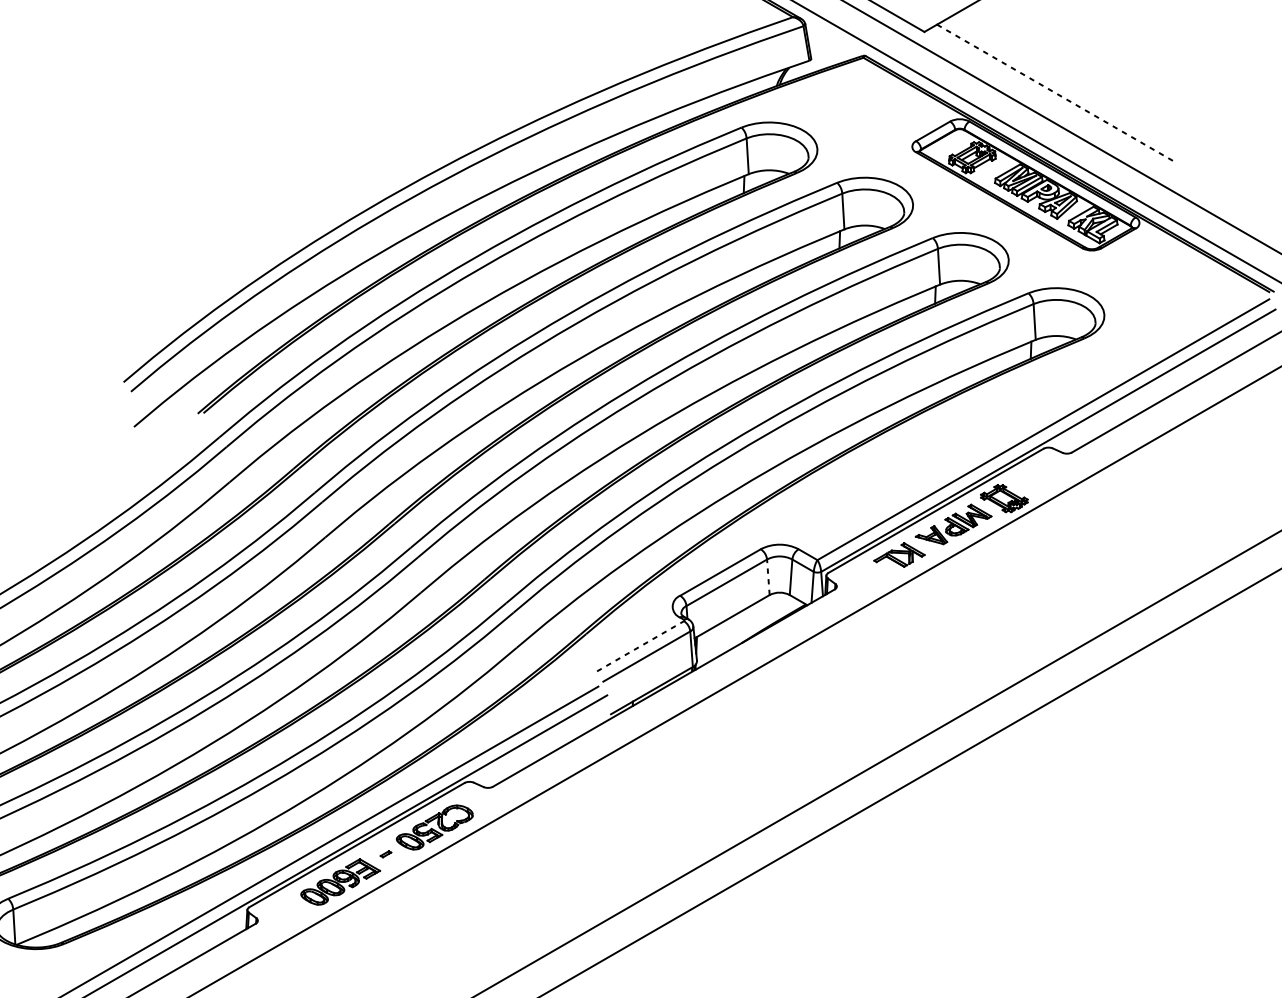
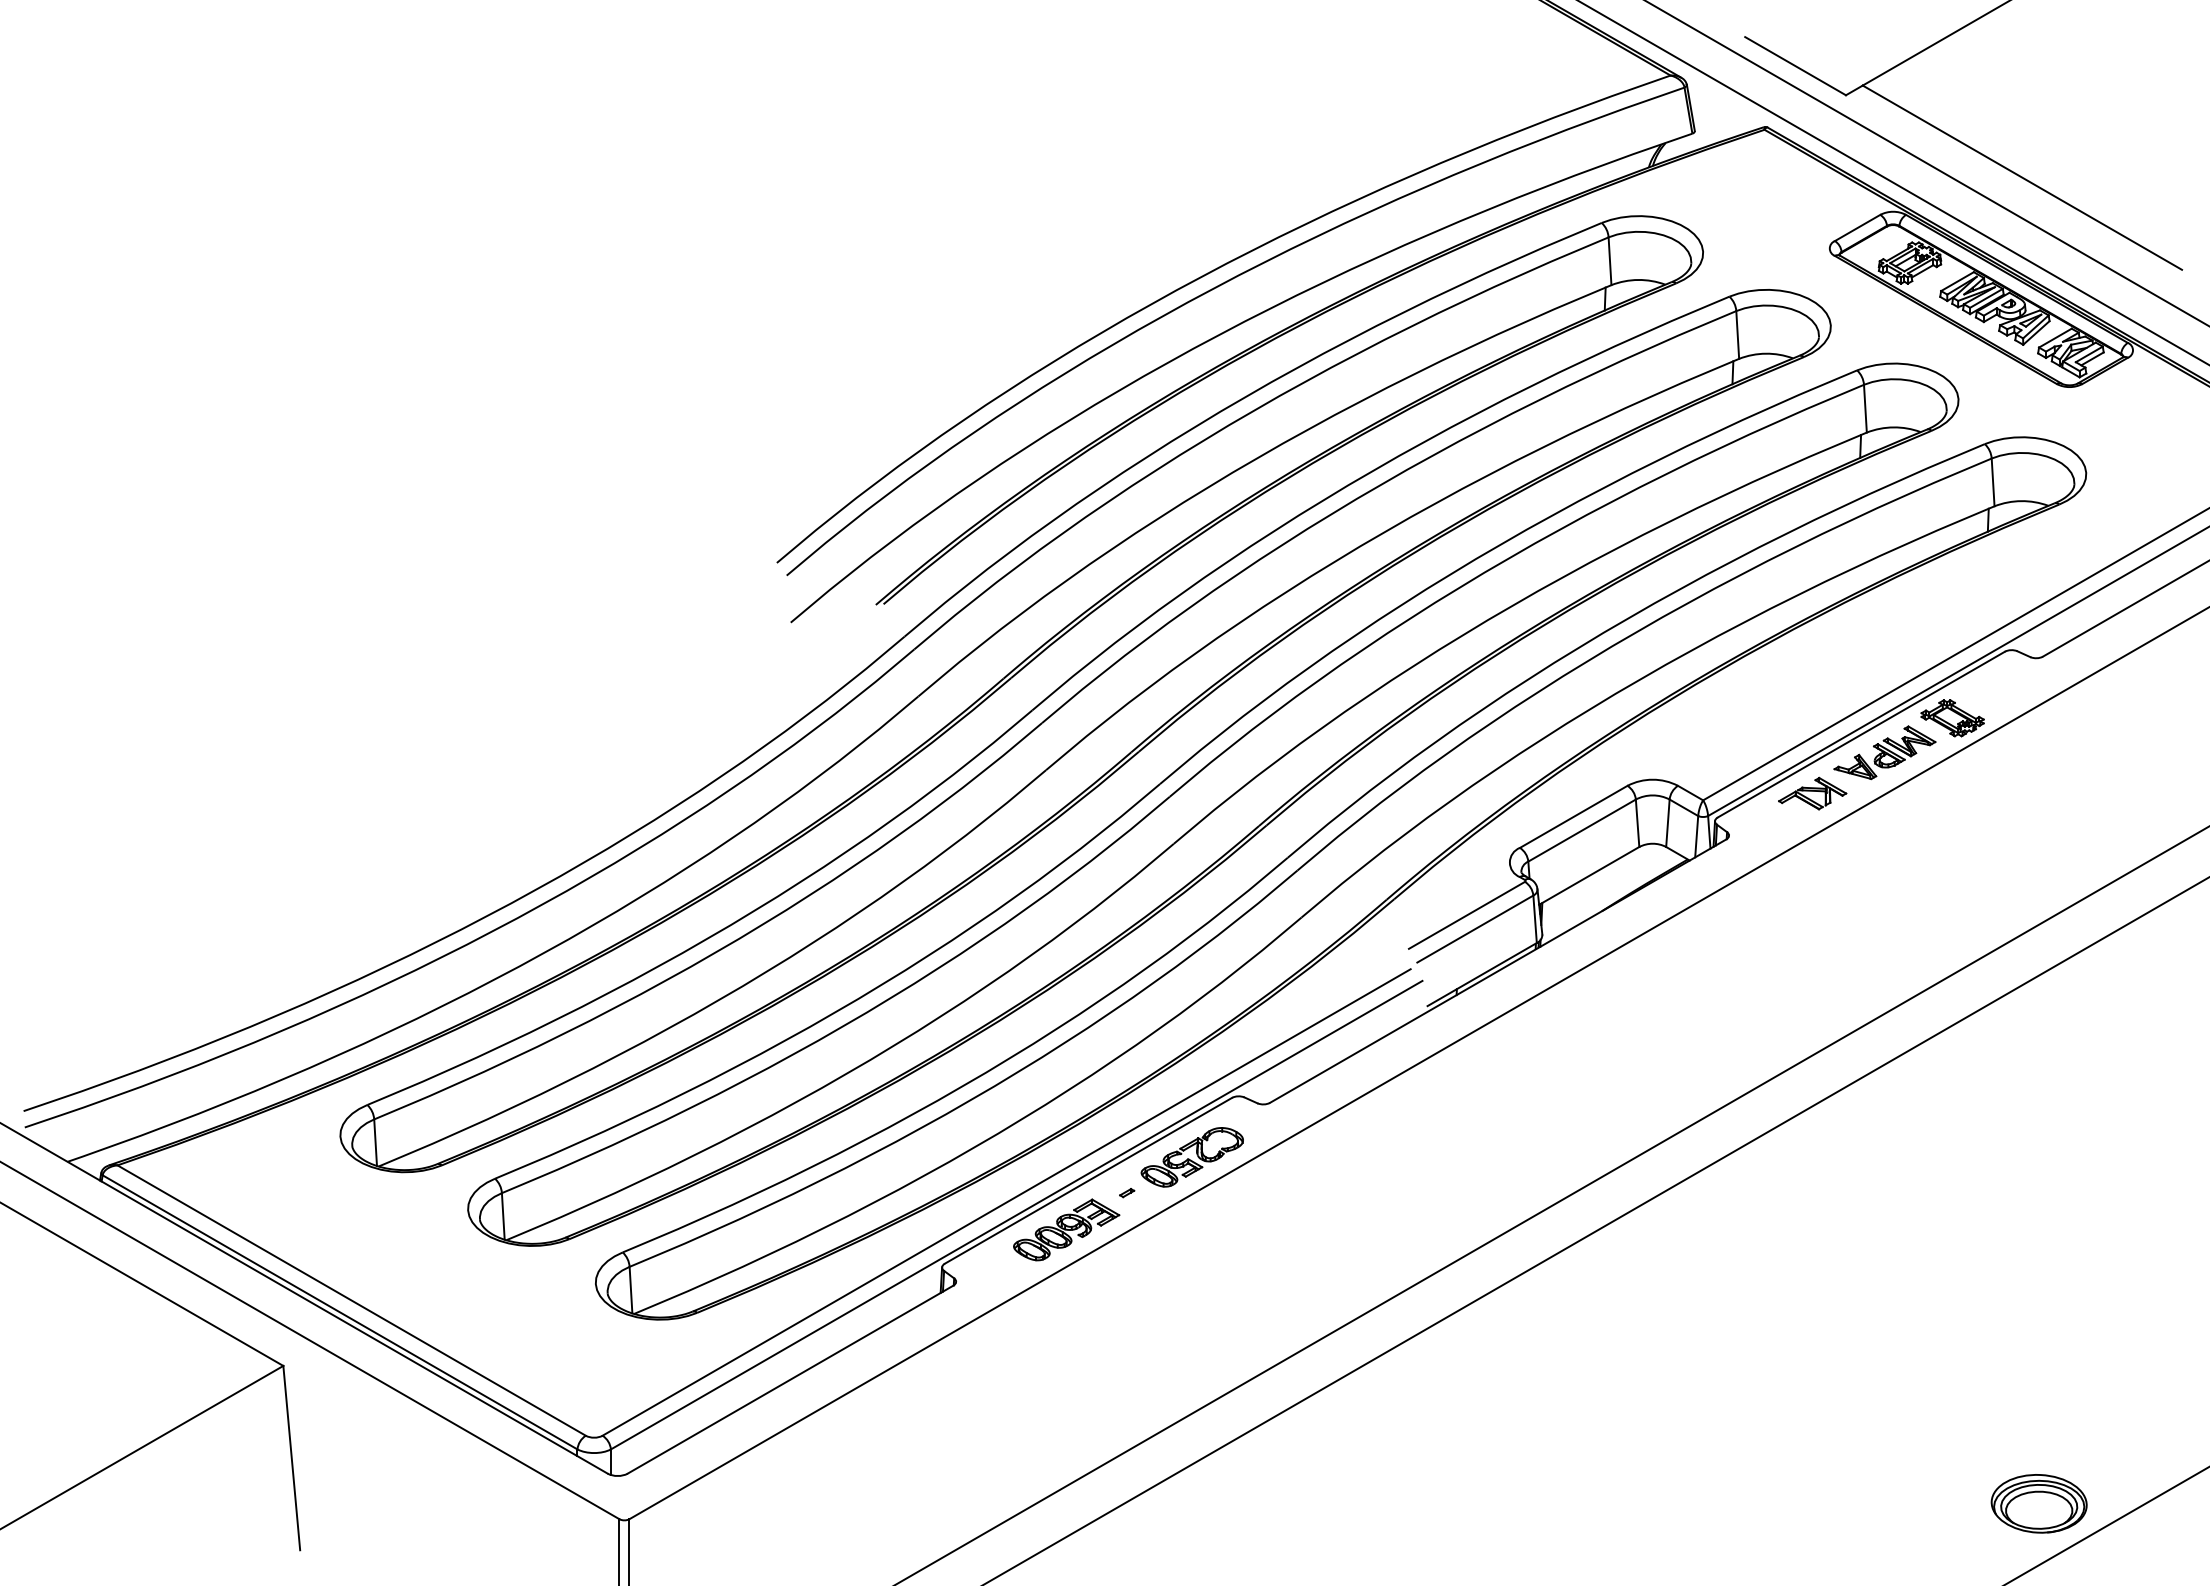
line: (1056, 93) -> (2022, 177), dashed -> solid
line: (768, 577) -> (1637, 823), dashed -> solid
line: (640, 646) -> (1467, 915), dashed -> solid

